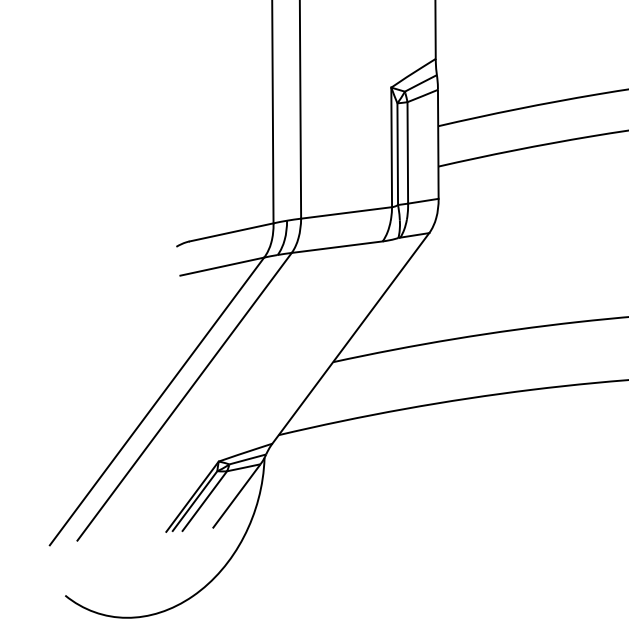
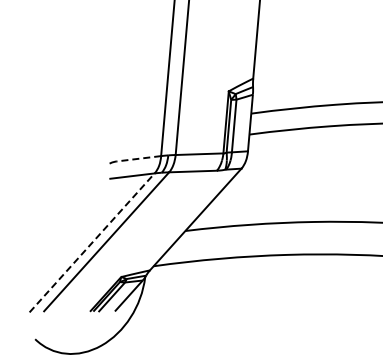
line: (230, 231) -> (138, 158), solid -> dashed
line: (157, 400) -> (92, 242), solid -> dashed

